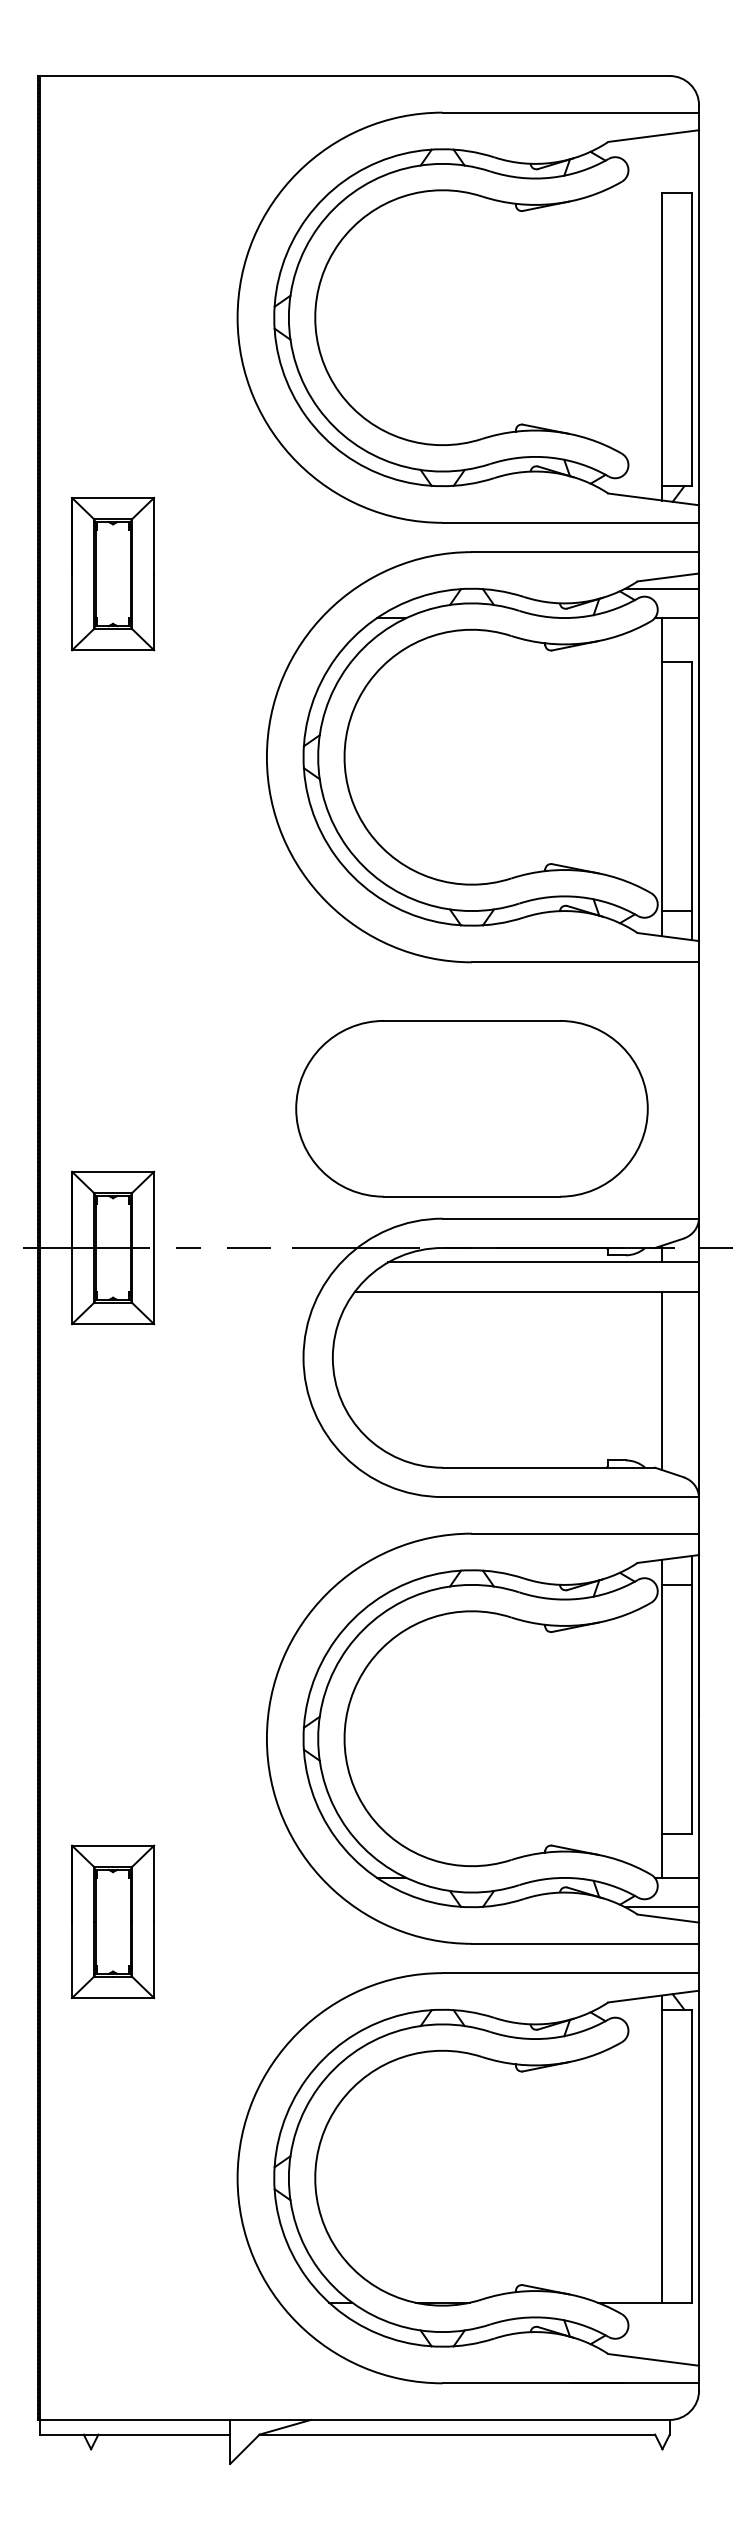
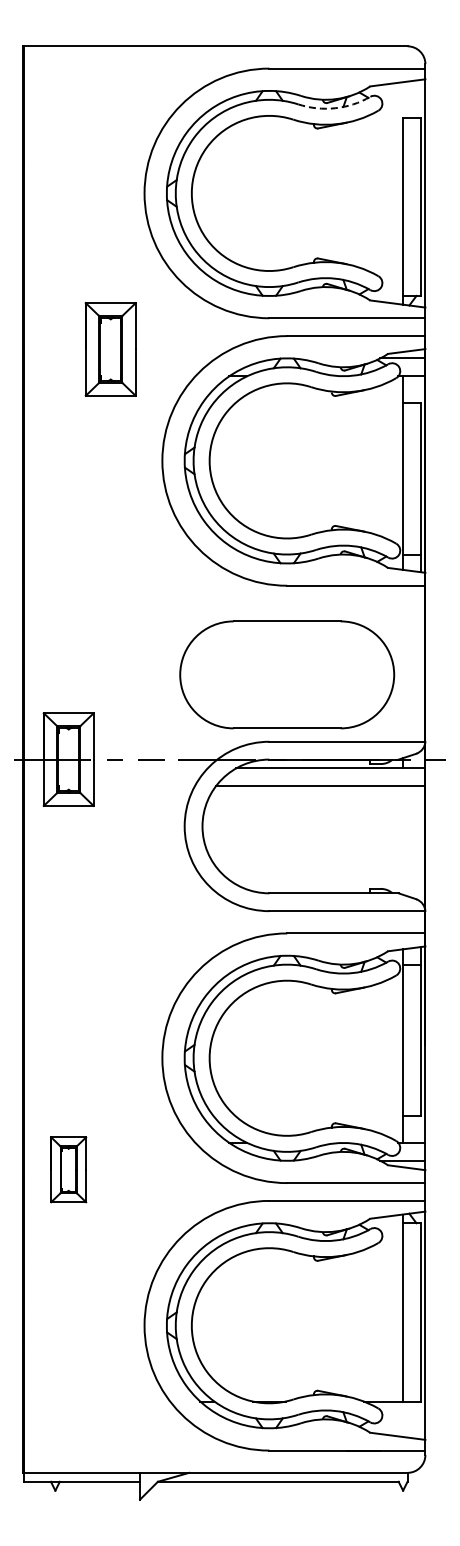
arc: (551, 178) -> (335, 108), solid -> dashed
part: (112, 574) -> (110, 349), moved
line: (663, 1380) -> (403, 840), removed
part: (112, 1921) -> (68, 1169), size x0.7

